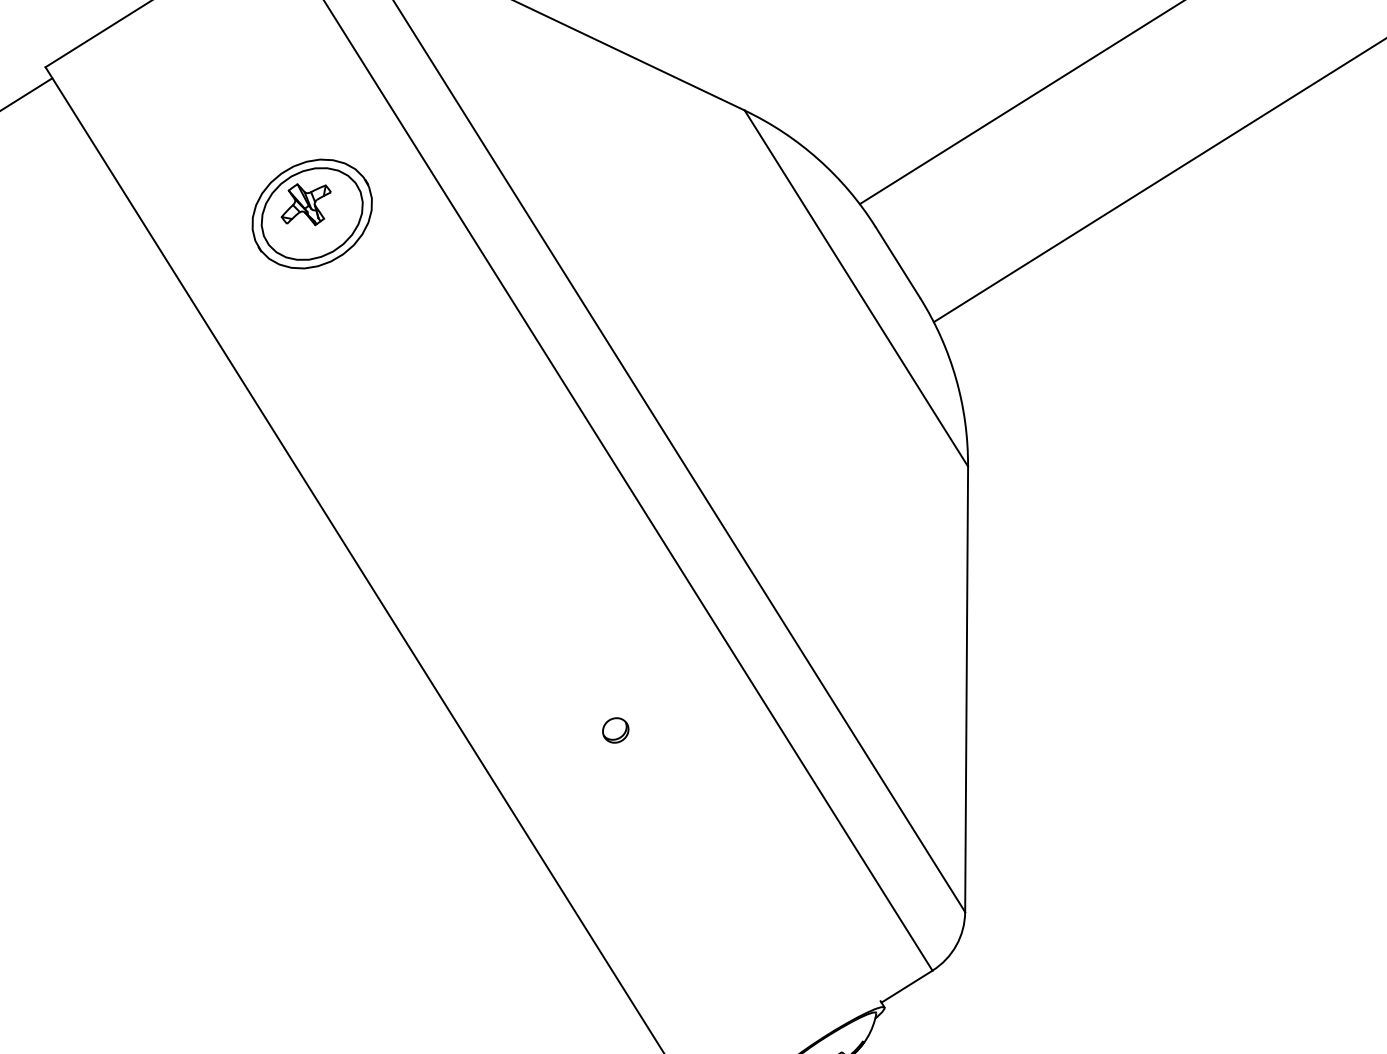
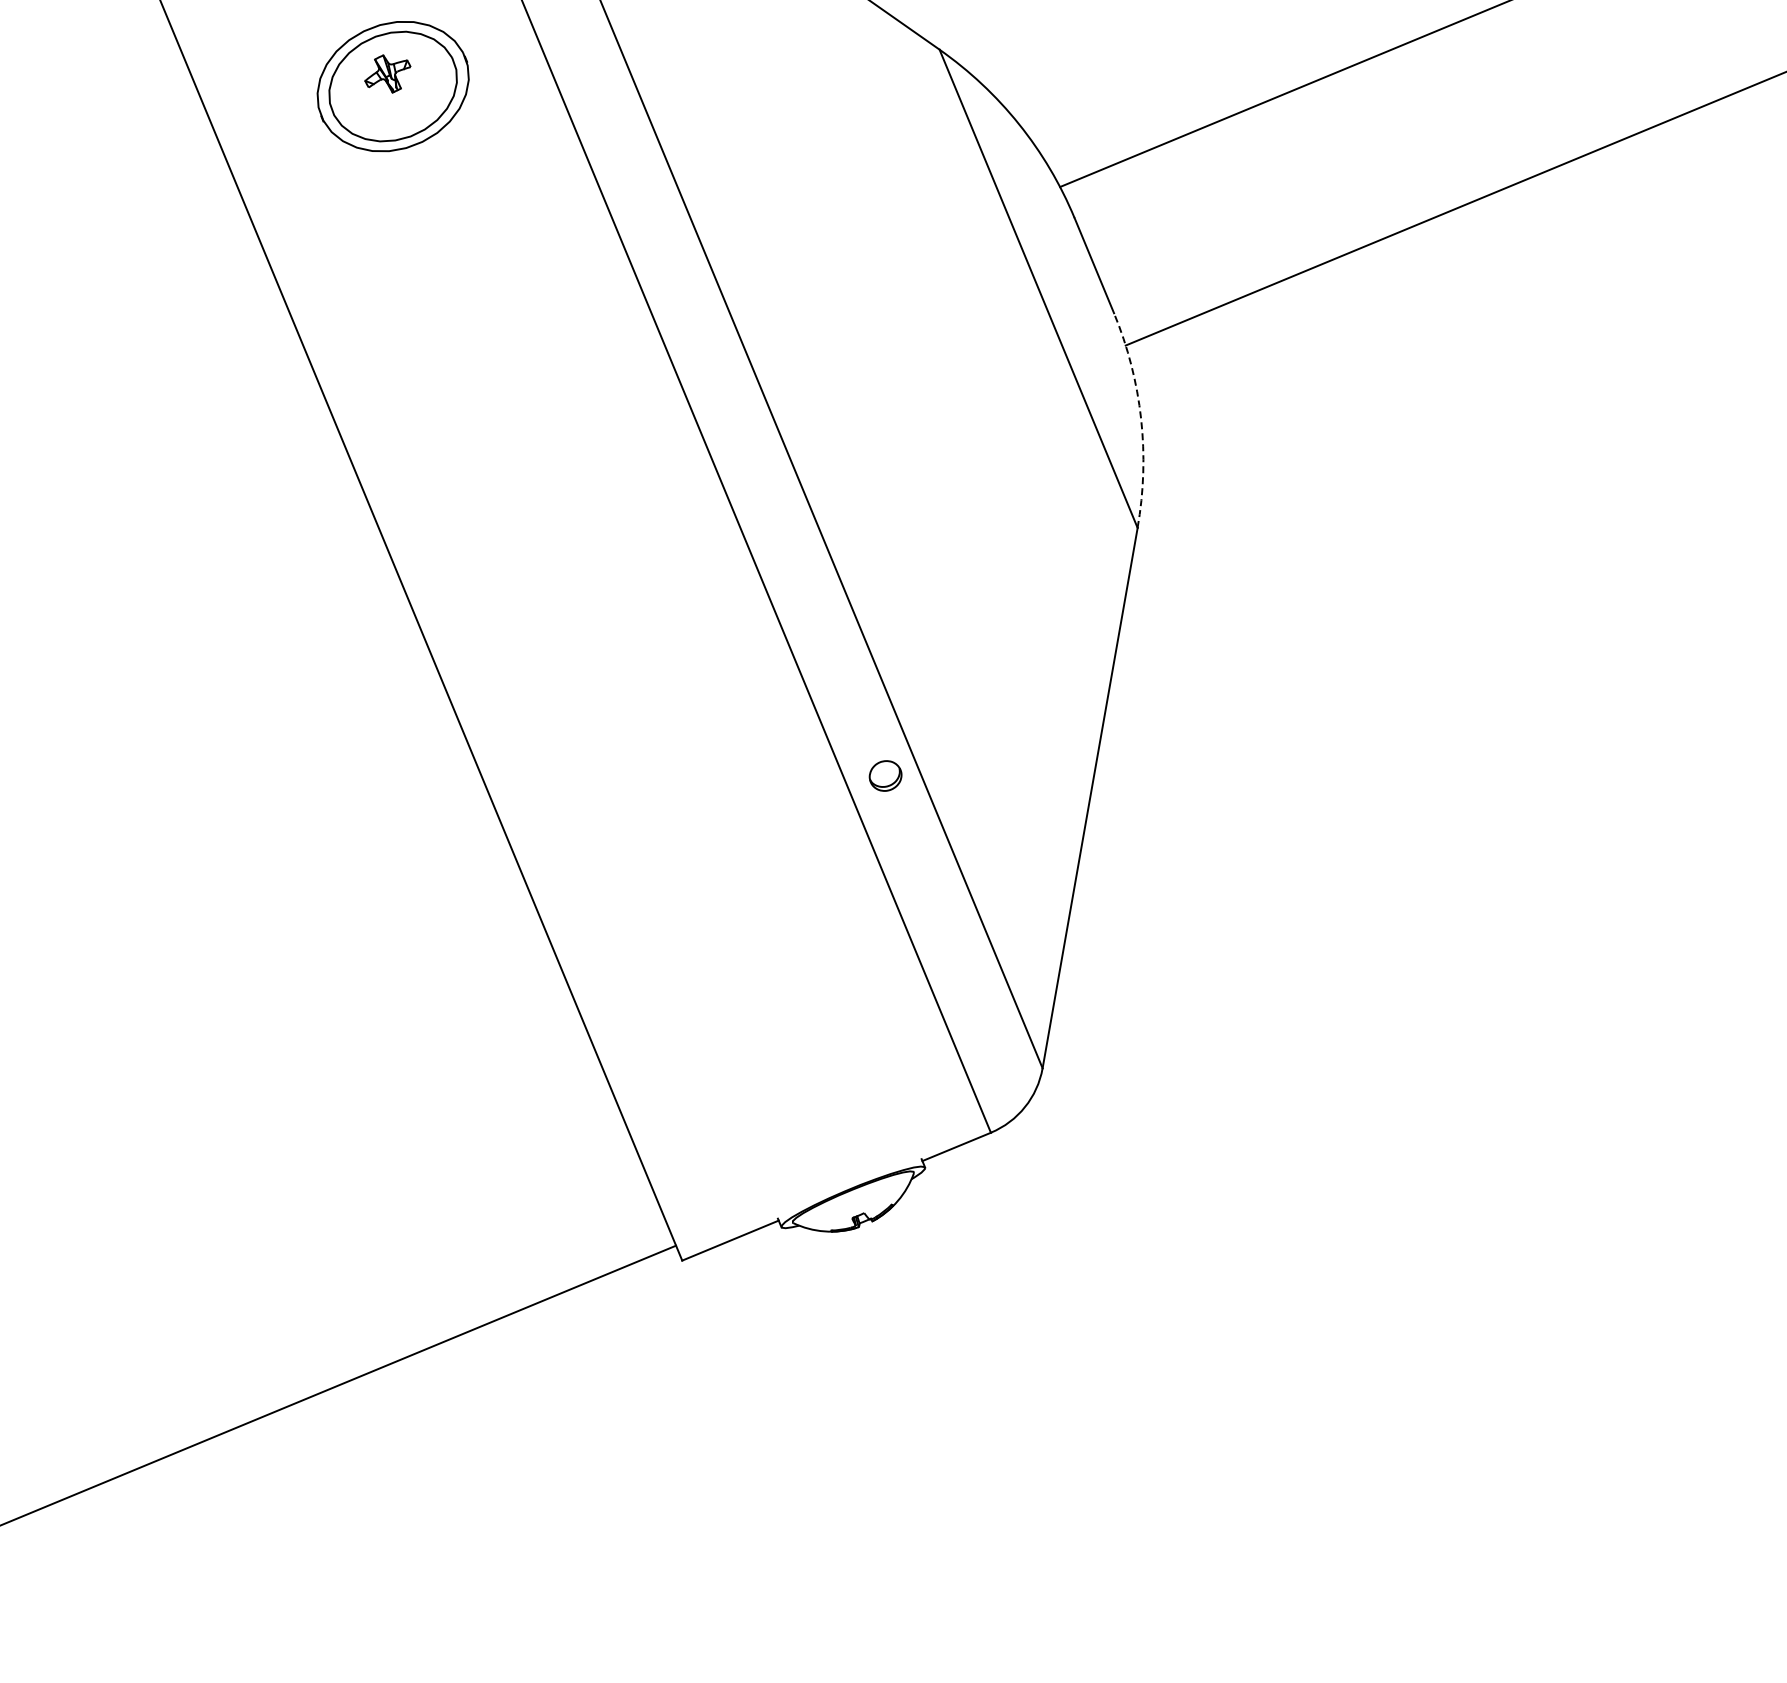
part: (305, 204) -> (387, 73), size x0.7
arc: (956, 378) -> (1141, 418), solid -> dashed
part: (615, 730) -> (885, 775), moved

